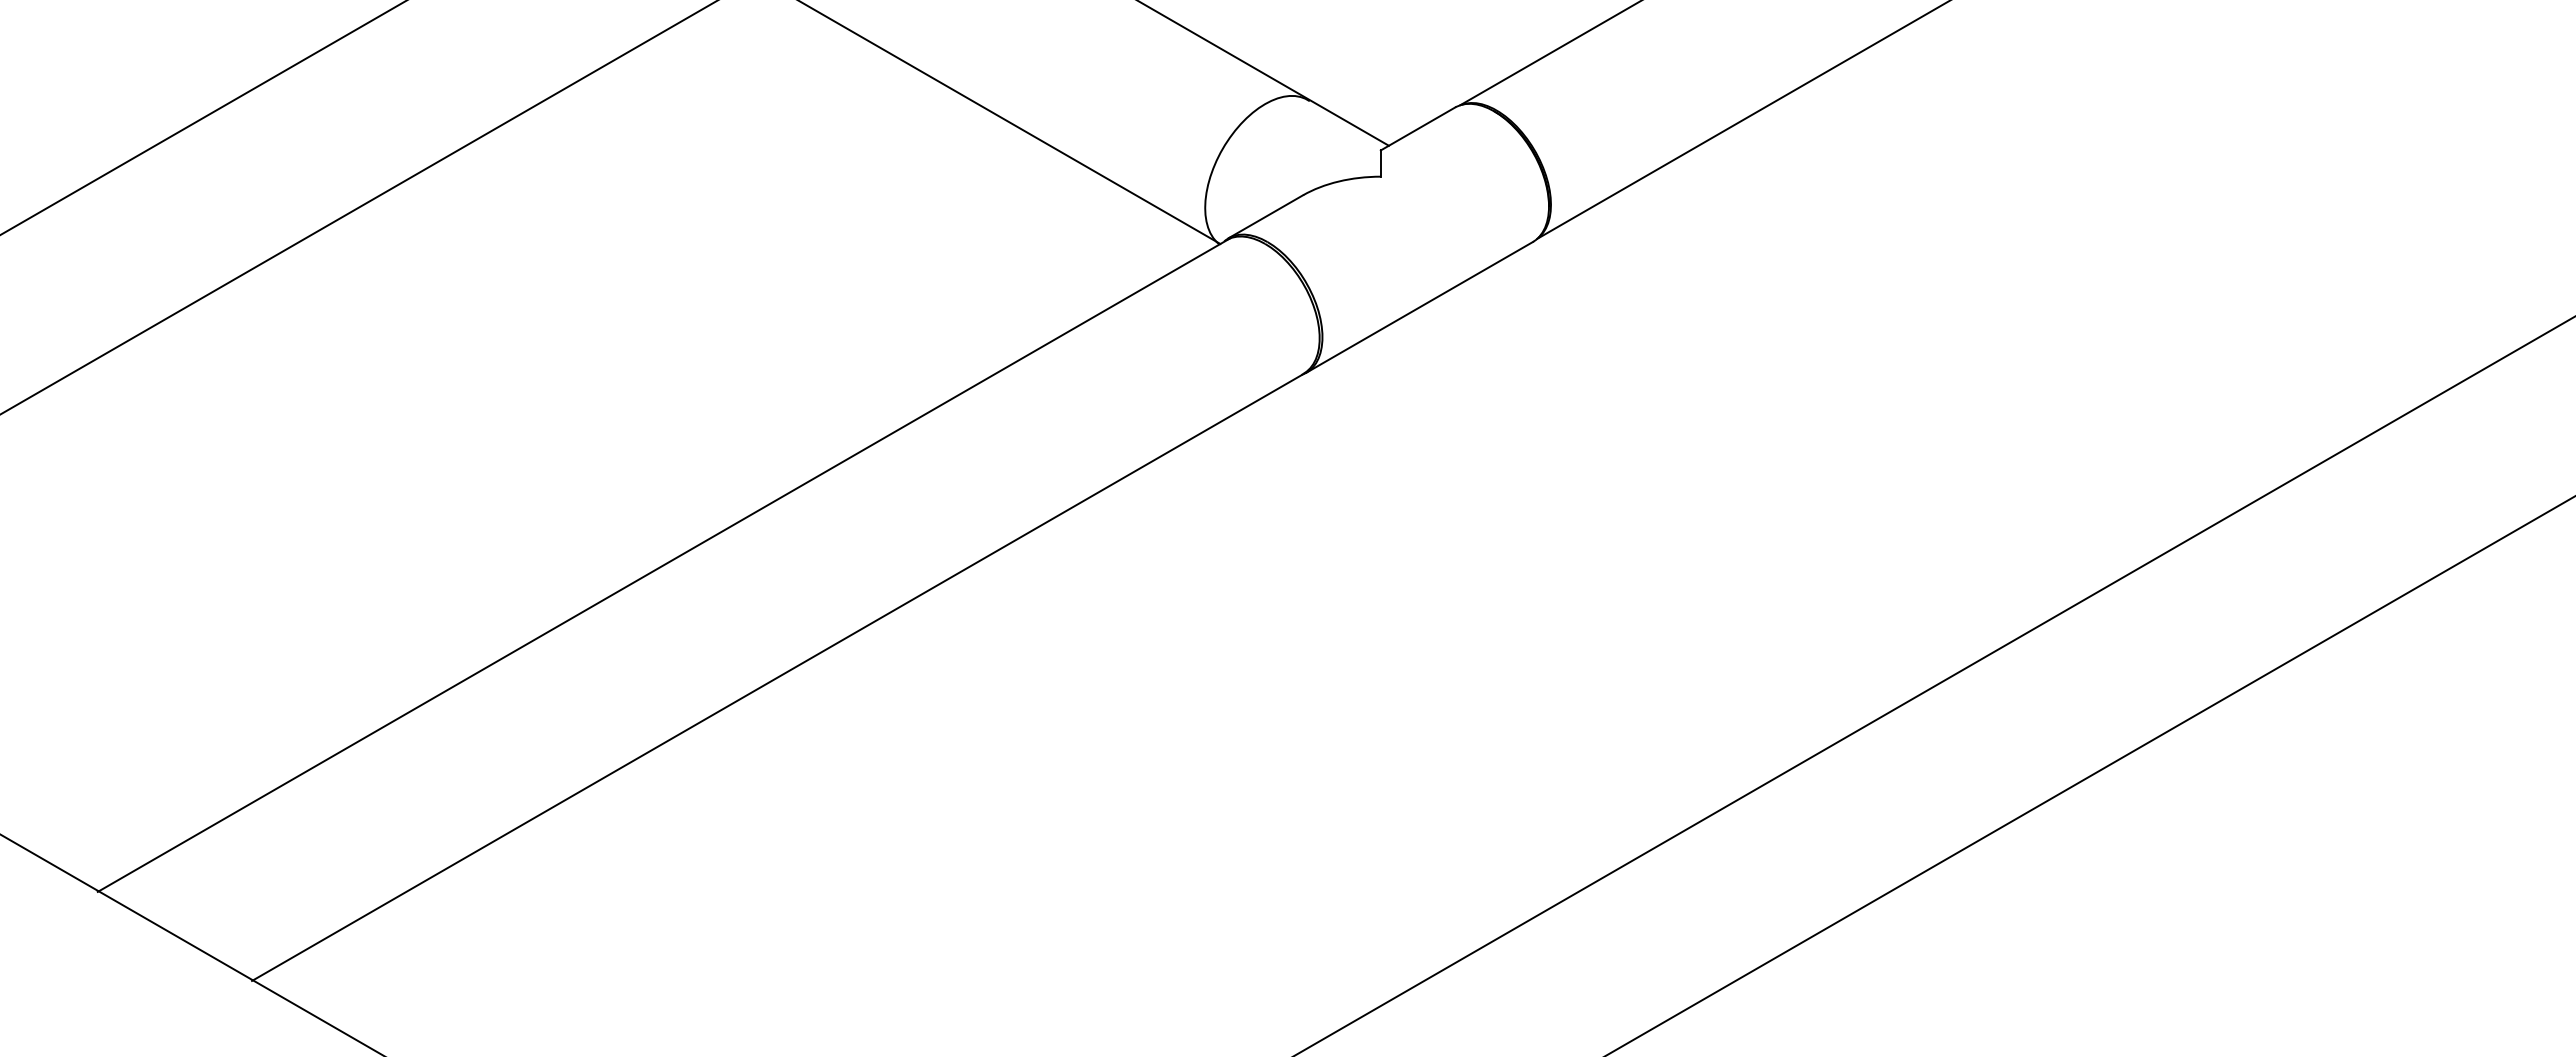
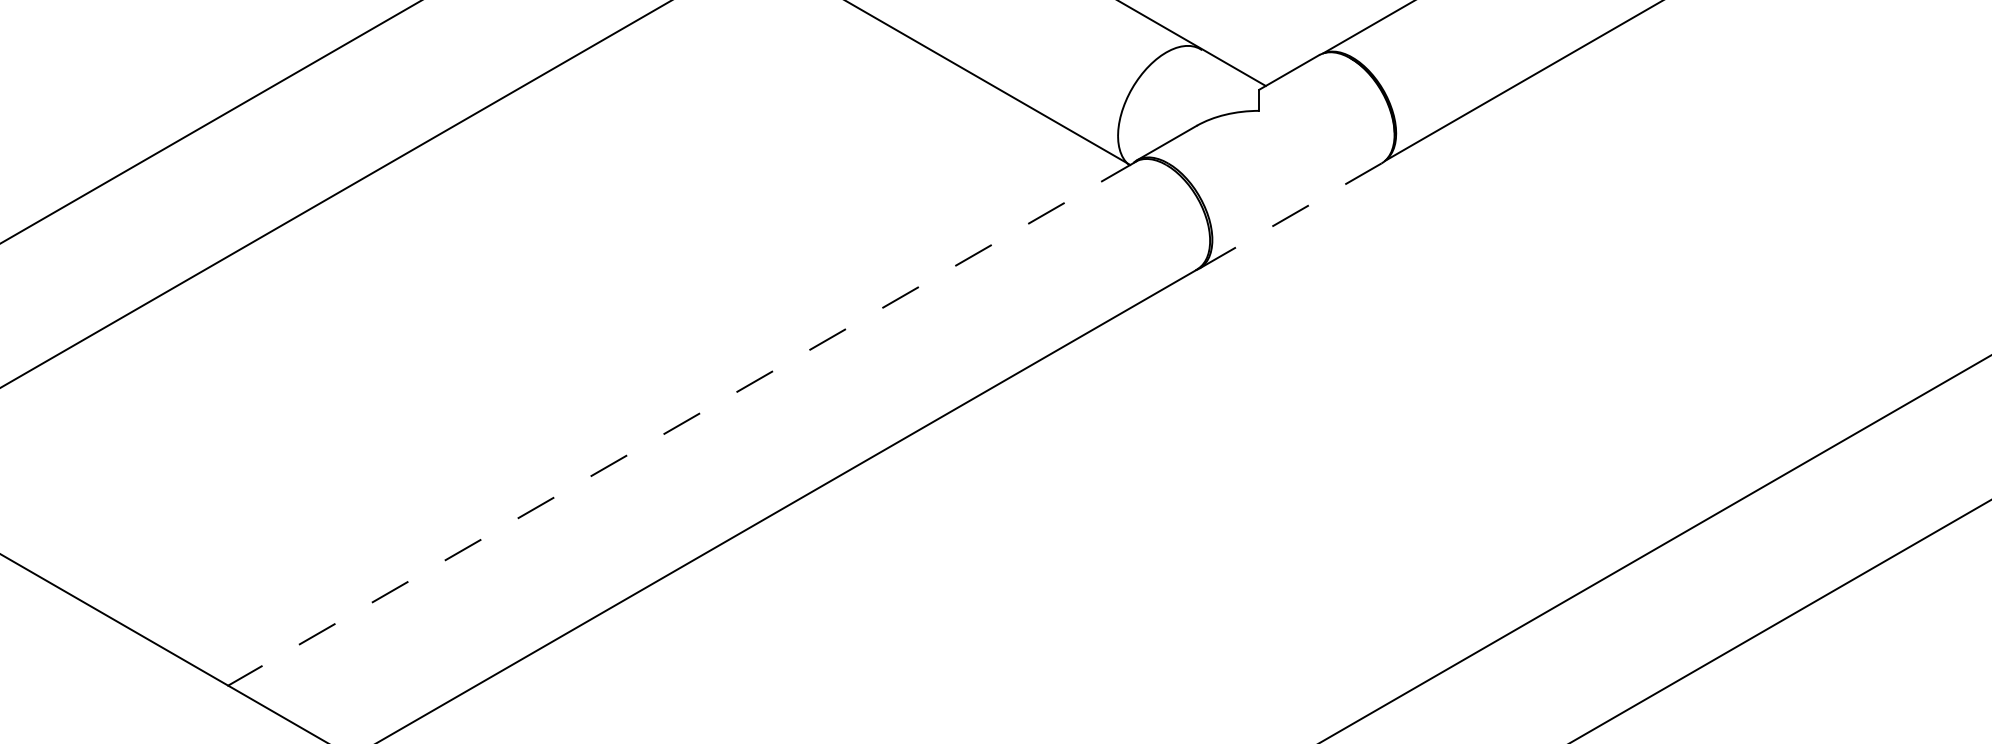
line: (1419, 307) -> (1290, 216), solid -> dashed
line: (663, 565) -> (682, 423), solid -> dashed

